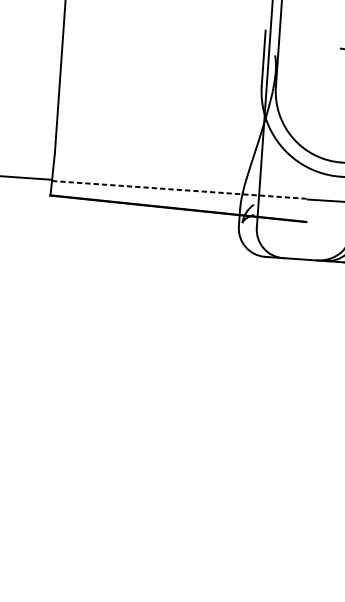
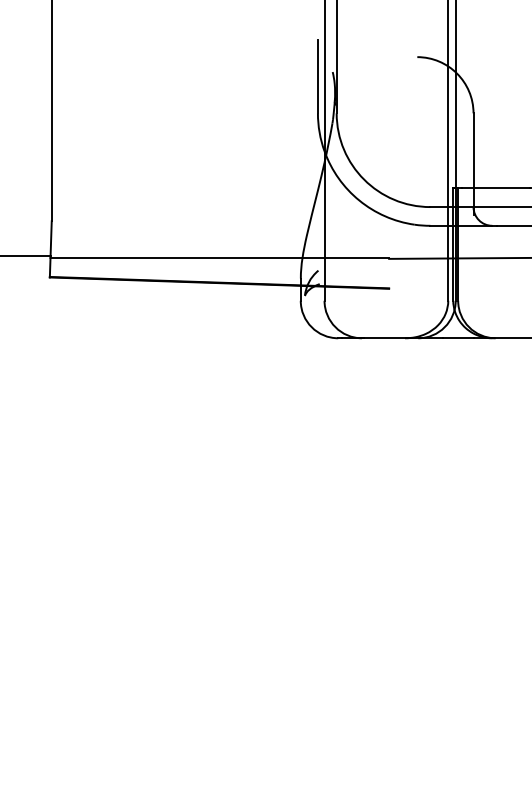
line: (180, 190) -> (220, 258), dashed -> solid

